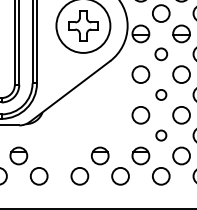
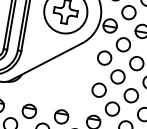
circle: (161, 54) -> (123, 45), size x1.43
circle: (161, 94) -> (118, 76), size x1.67
circle: (161, 135) -> (112, 108), size x1.67
part: (59, 155) -> (29, 111), added

